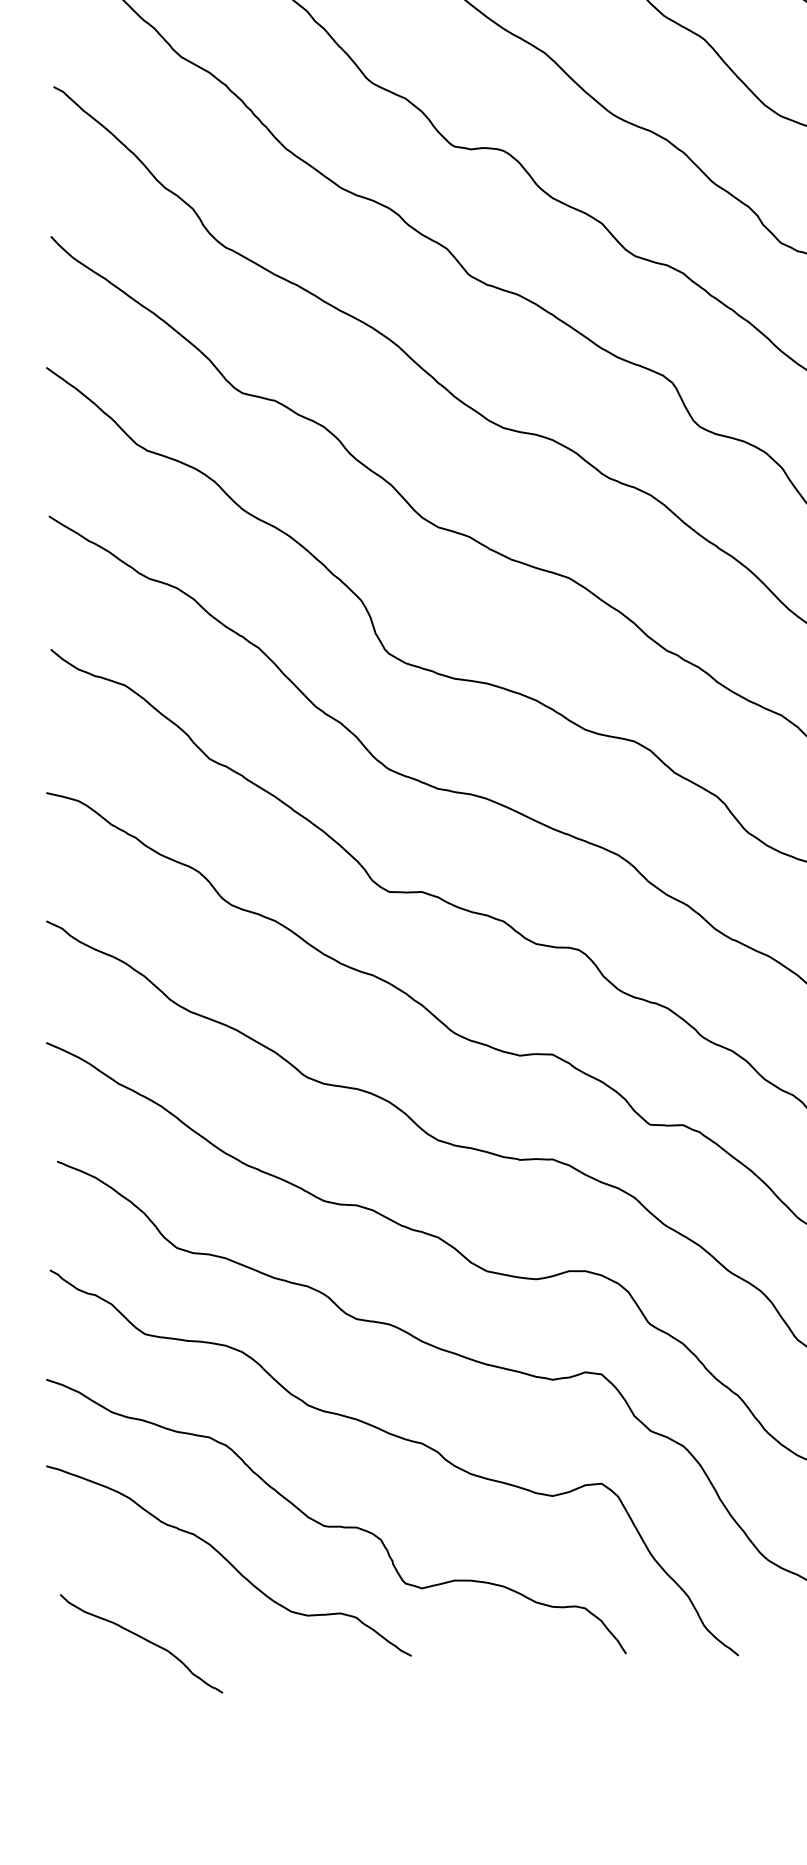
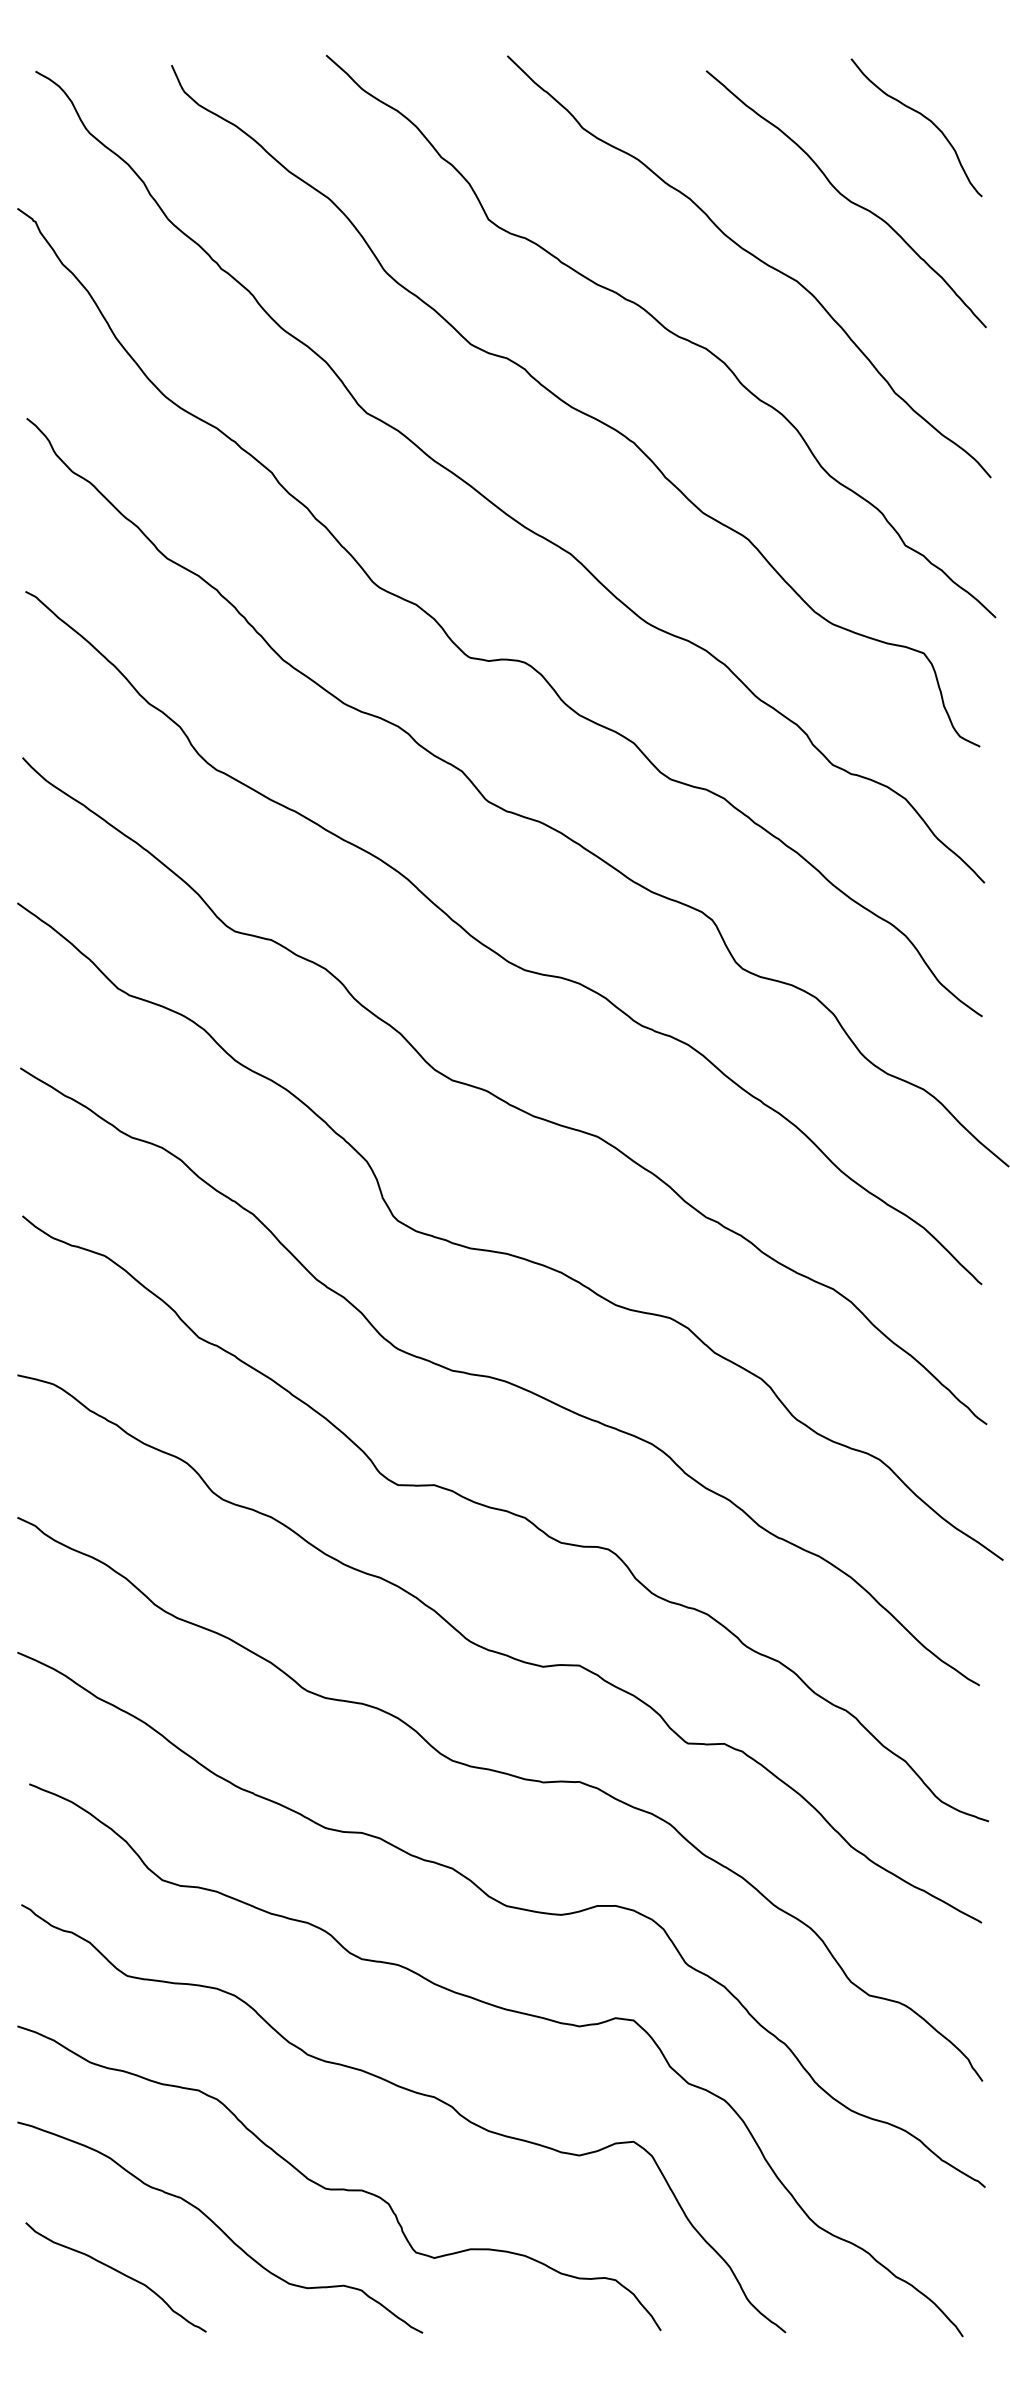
curve: (142, 1639) -> (117, 2272), moved

